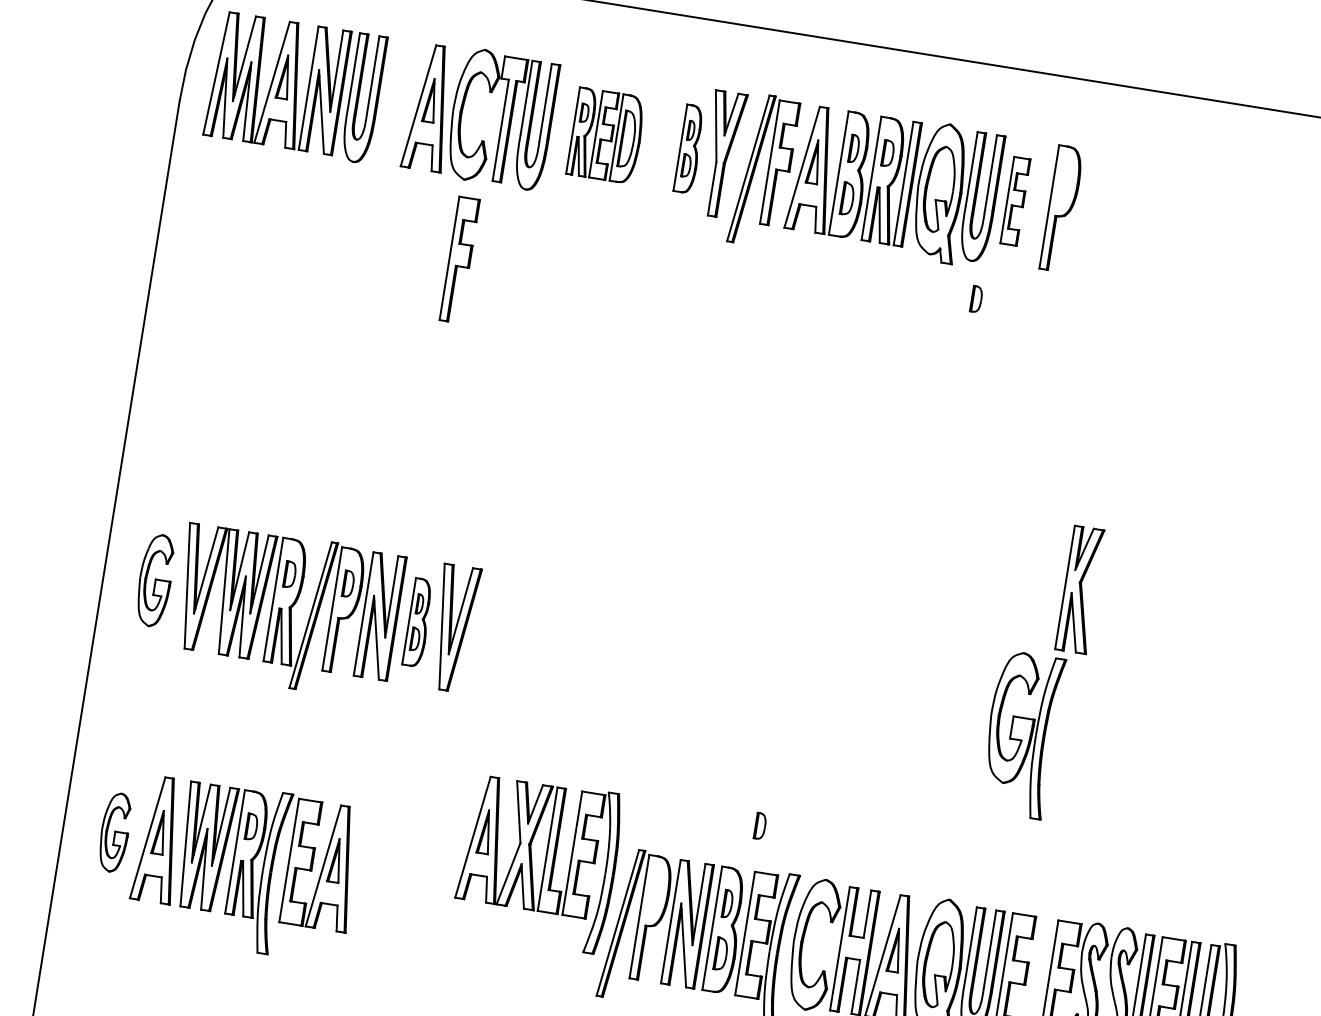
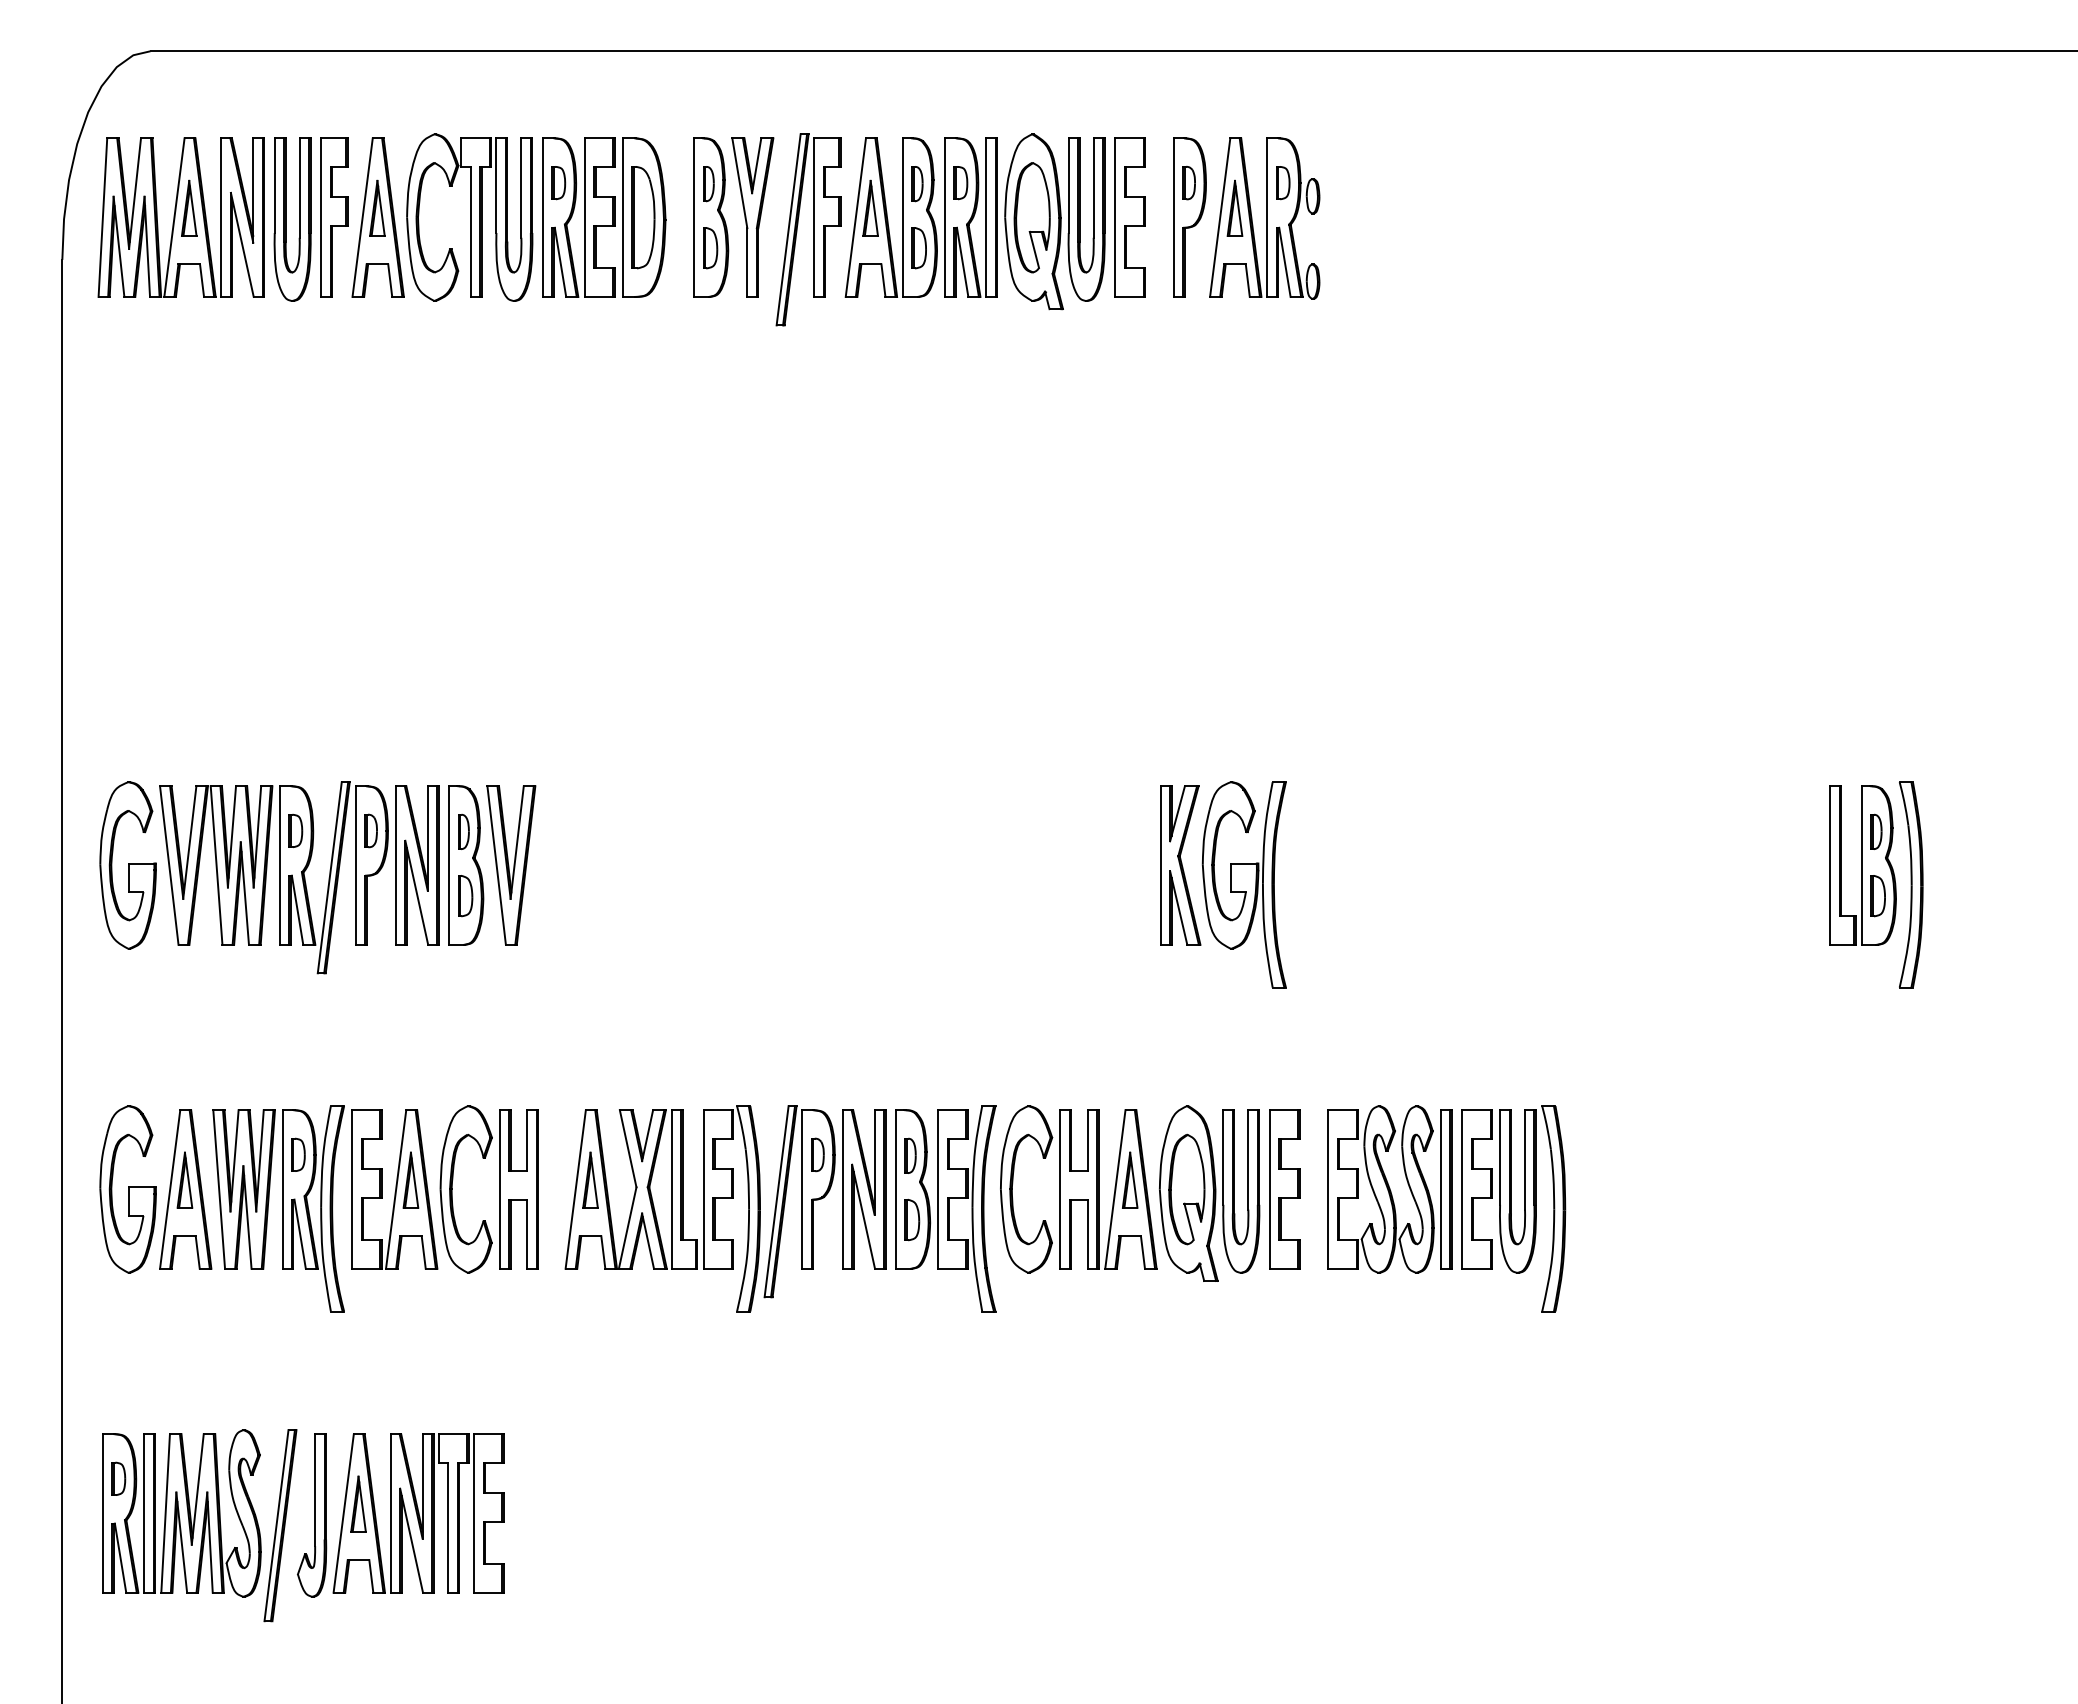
part: (606, 135) -> (604, 217), size x1.43
part: (689, 149) -> (711, 217), size x1.43
part: (1015, 201) -> (1129, 217), size x1.43
part: (1119, 218) -> (1264, 218), added
part: (459, 259) -> (334, 217), moved
part: (976, 299) -> (1188, 183), moved
part: (154, 580) -> (127, 865), size x1.43
part: (1080, 589) -> (1180, 865), moved
part: (418, 622) -> (466, 865), size x1.43
part: (760, 825) -> (817, 1154), moved
part: (114, 832) -> (127, 1189), size x1.67
part: (532, 863) -> (655, 1210), moved
part: (403, 878) -> (499, 1189), added

